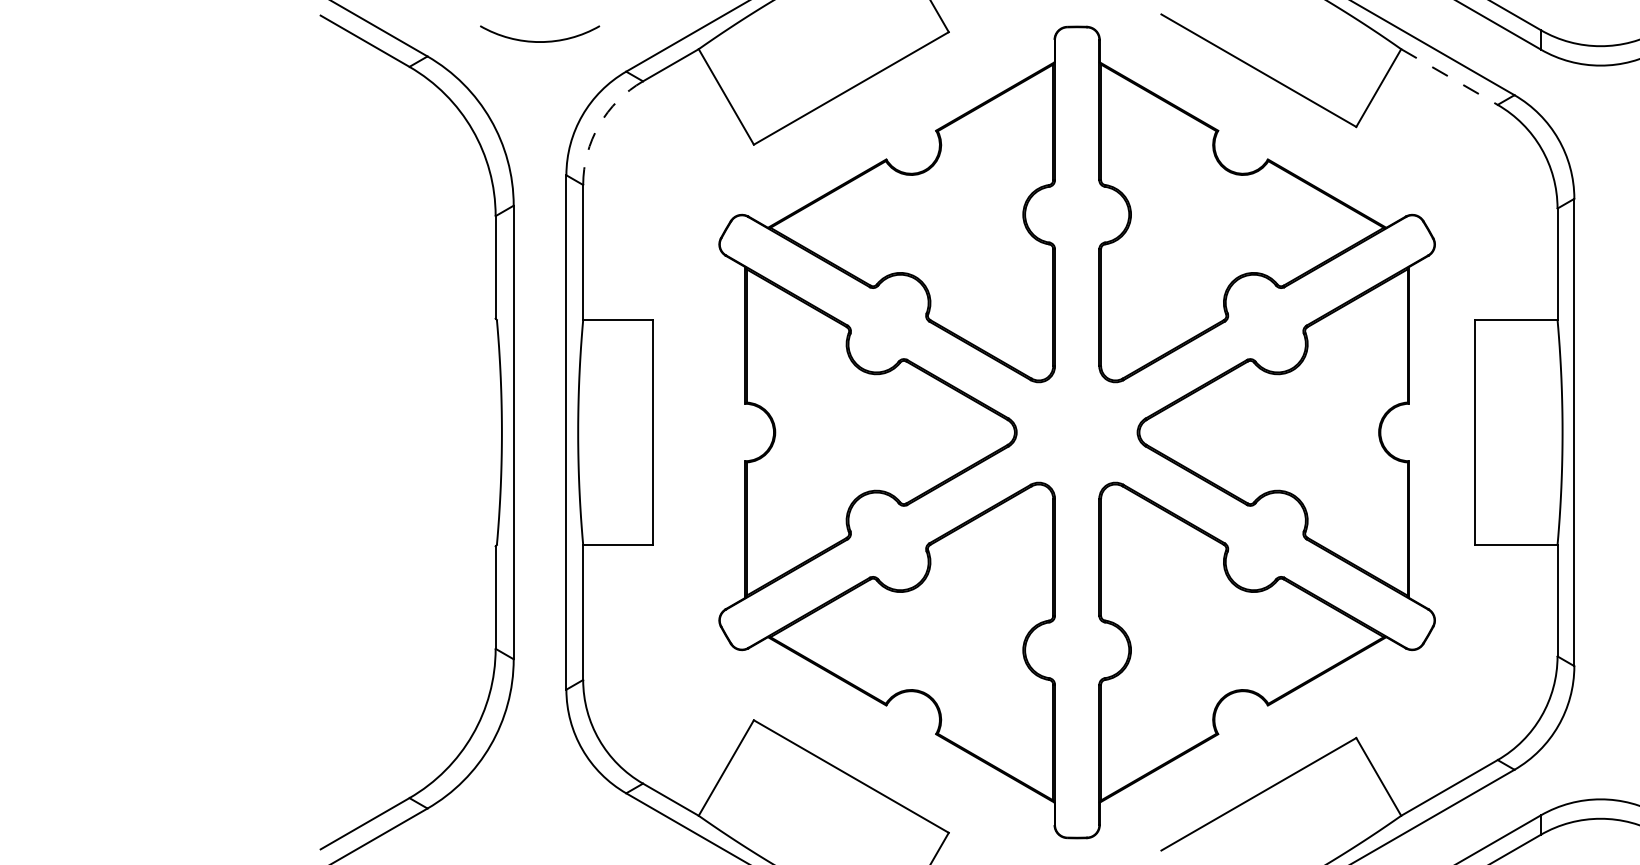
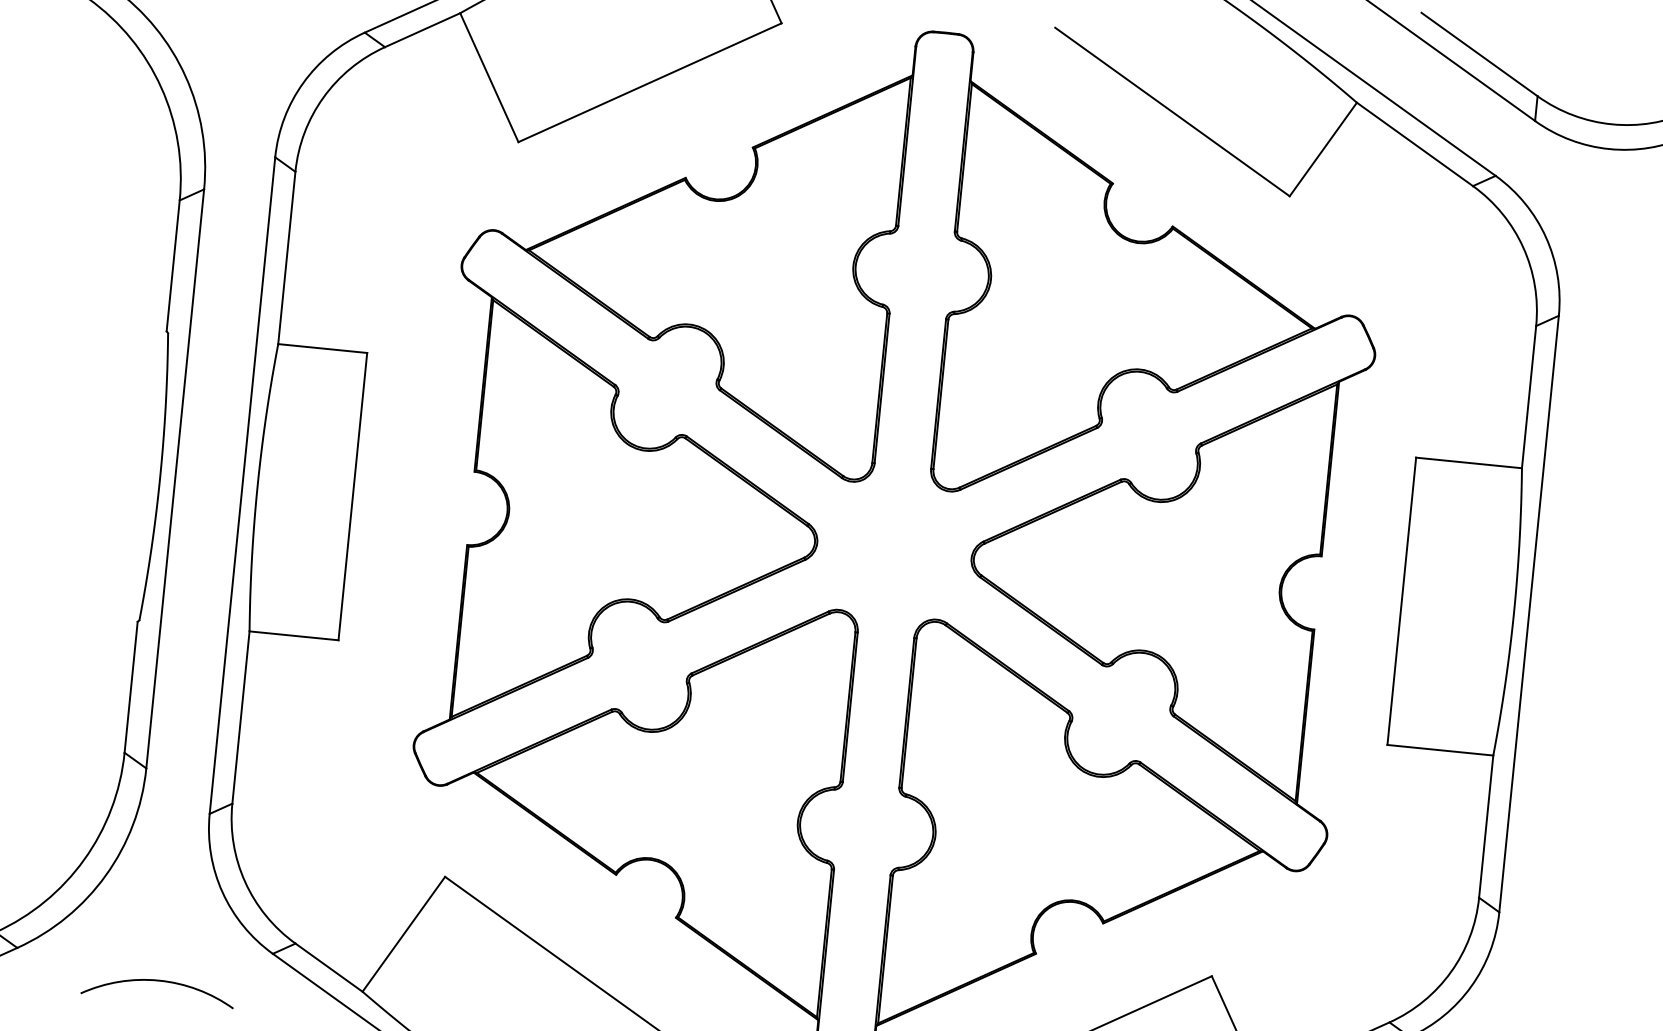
line: (1449, 77) -> (1414, 144), dashed -> solid
arc: (599, 125) -> (323, 97), dashed -> solid
arc: (540, 823) -> (159, 981), added

